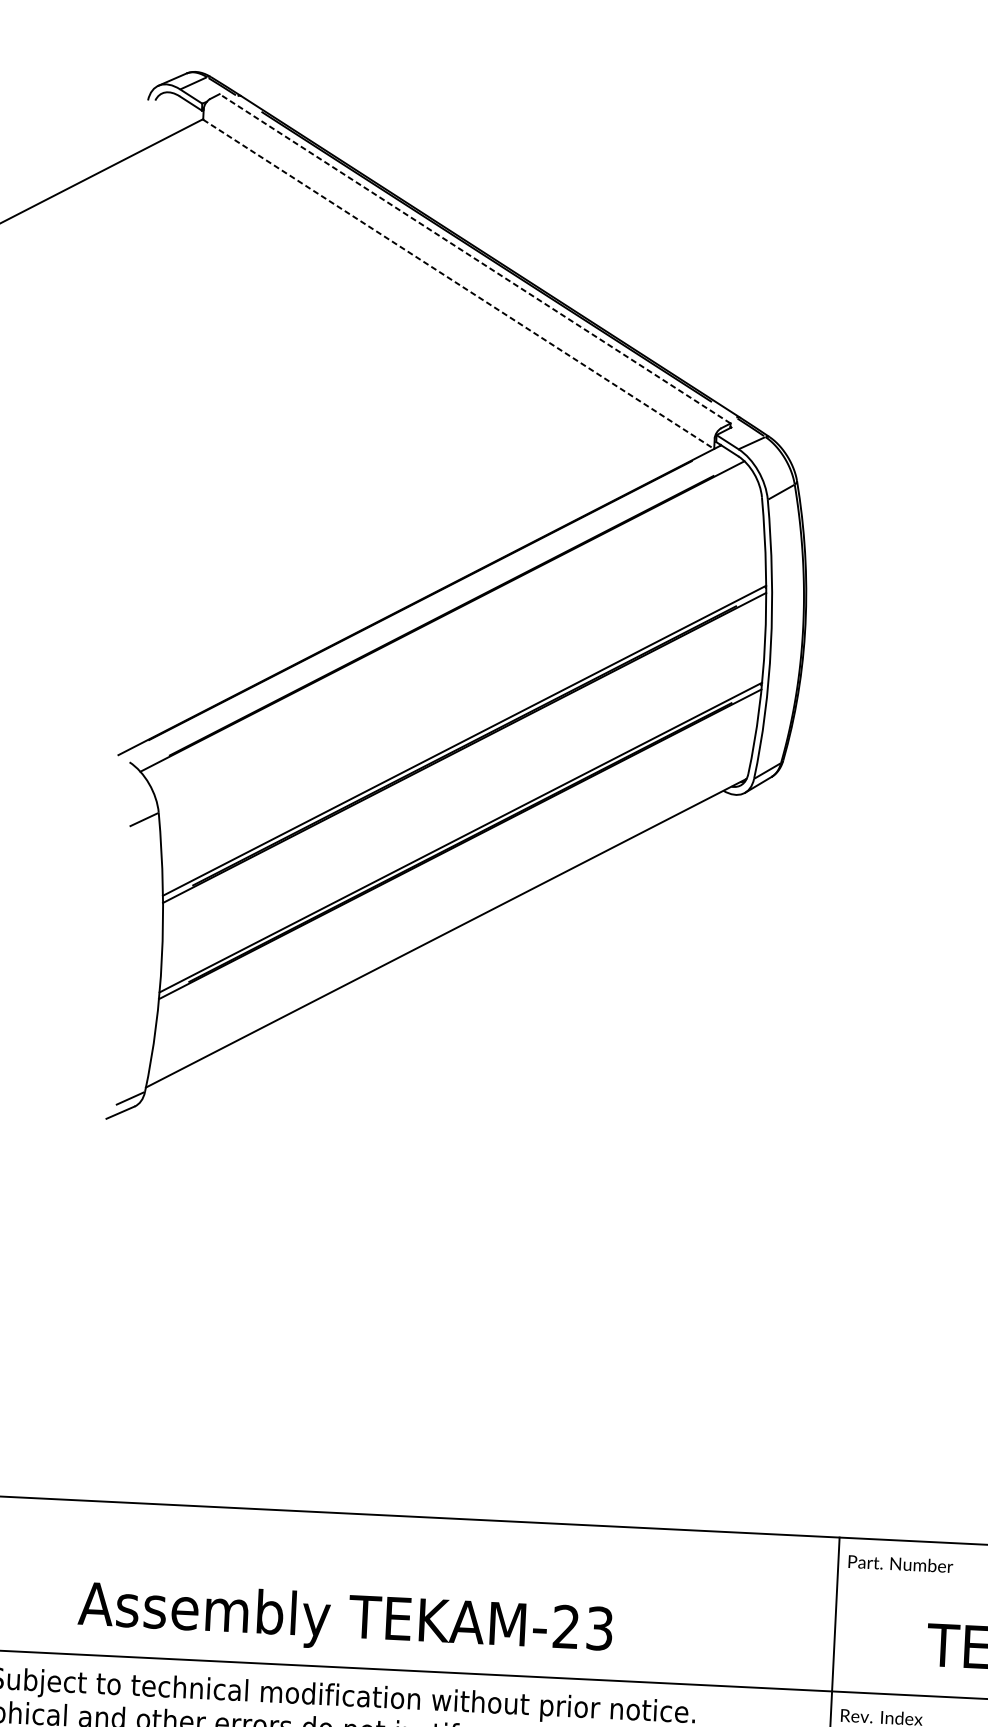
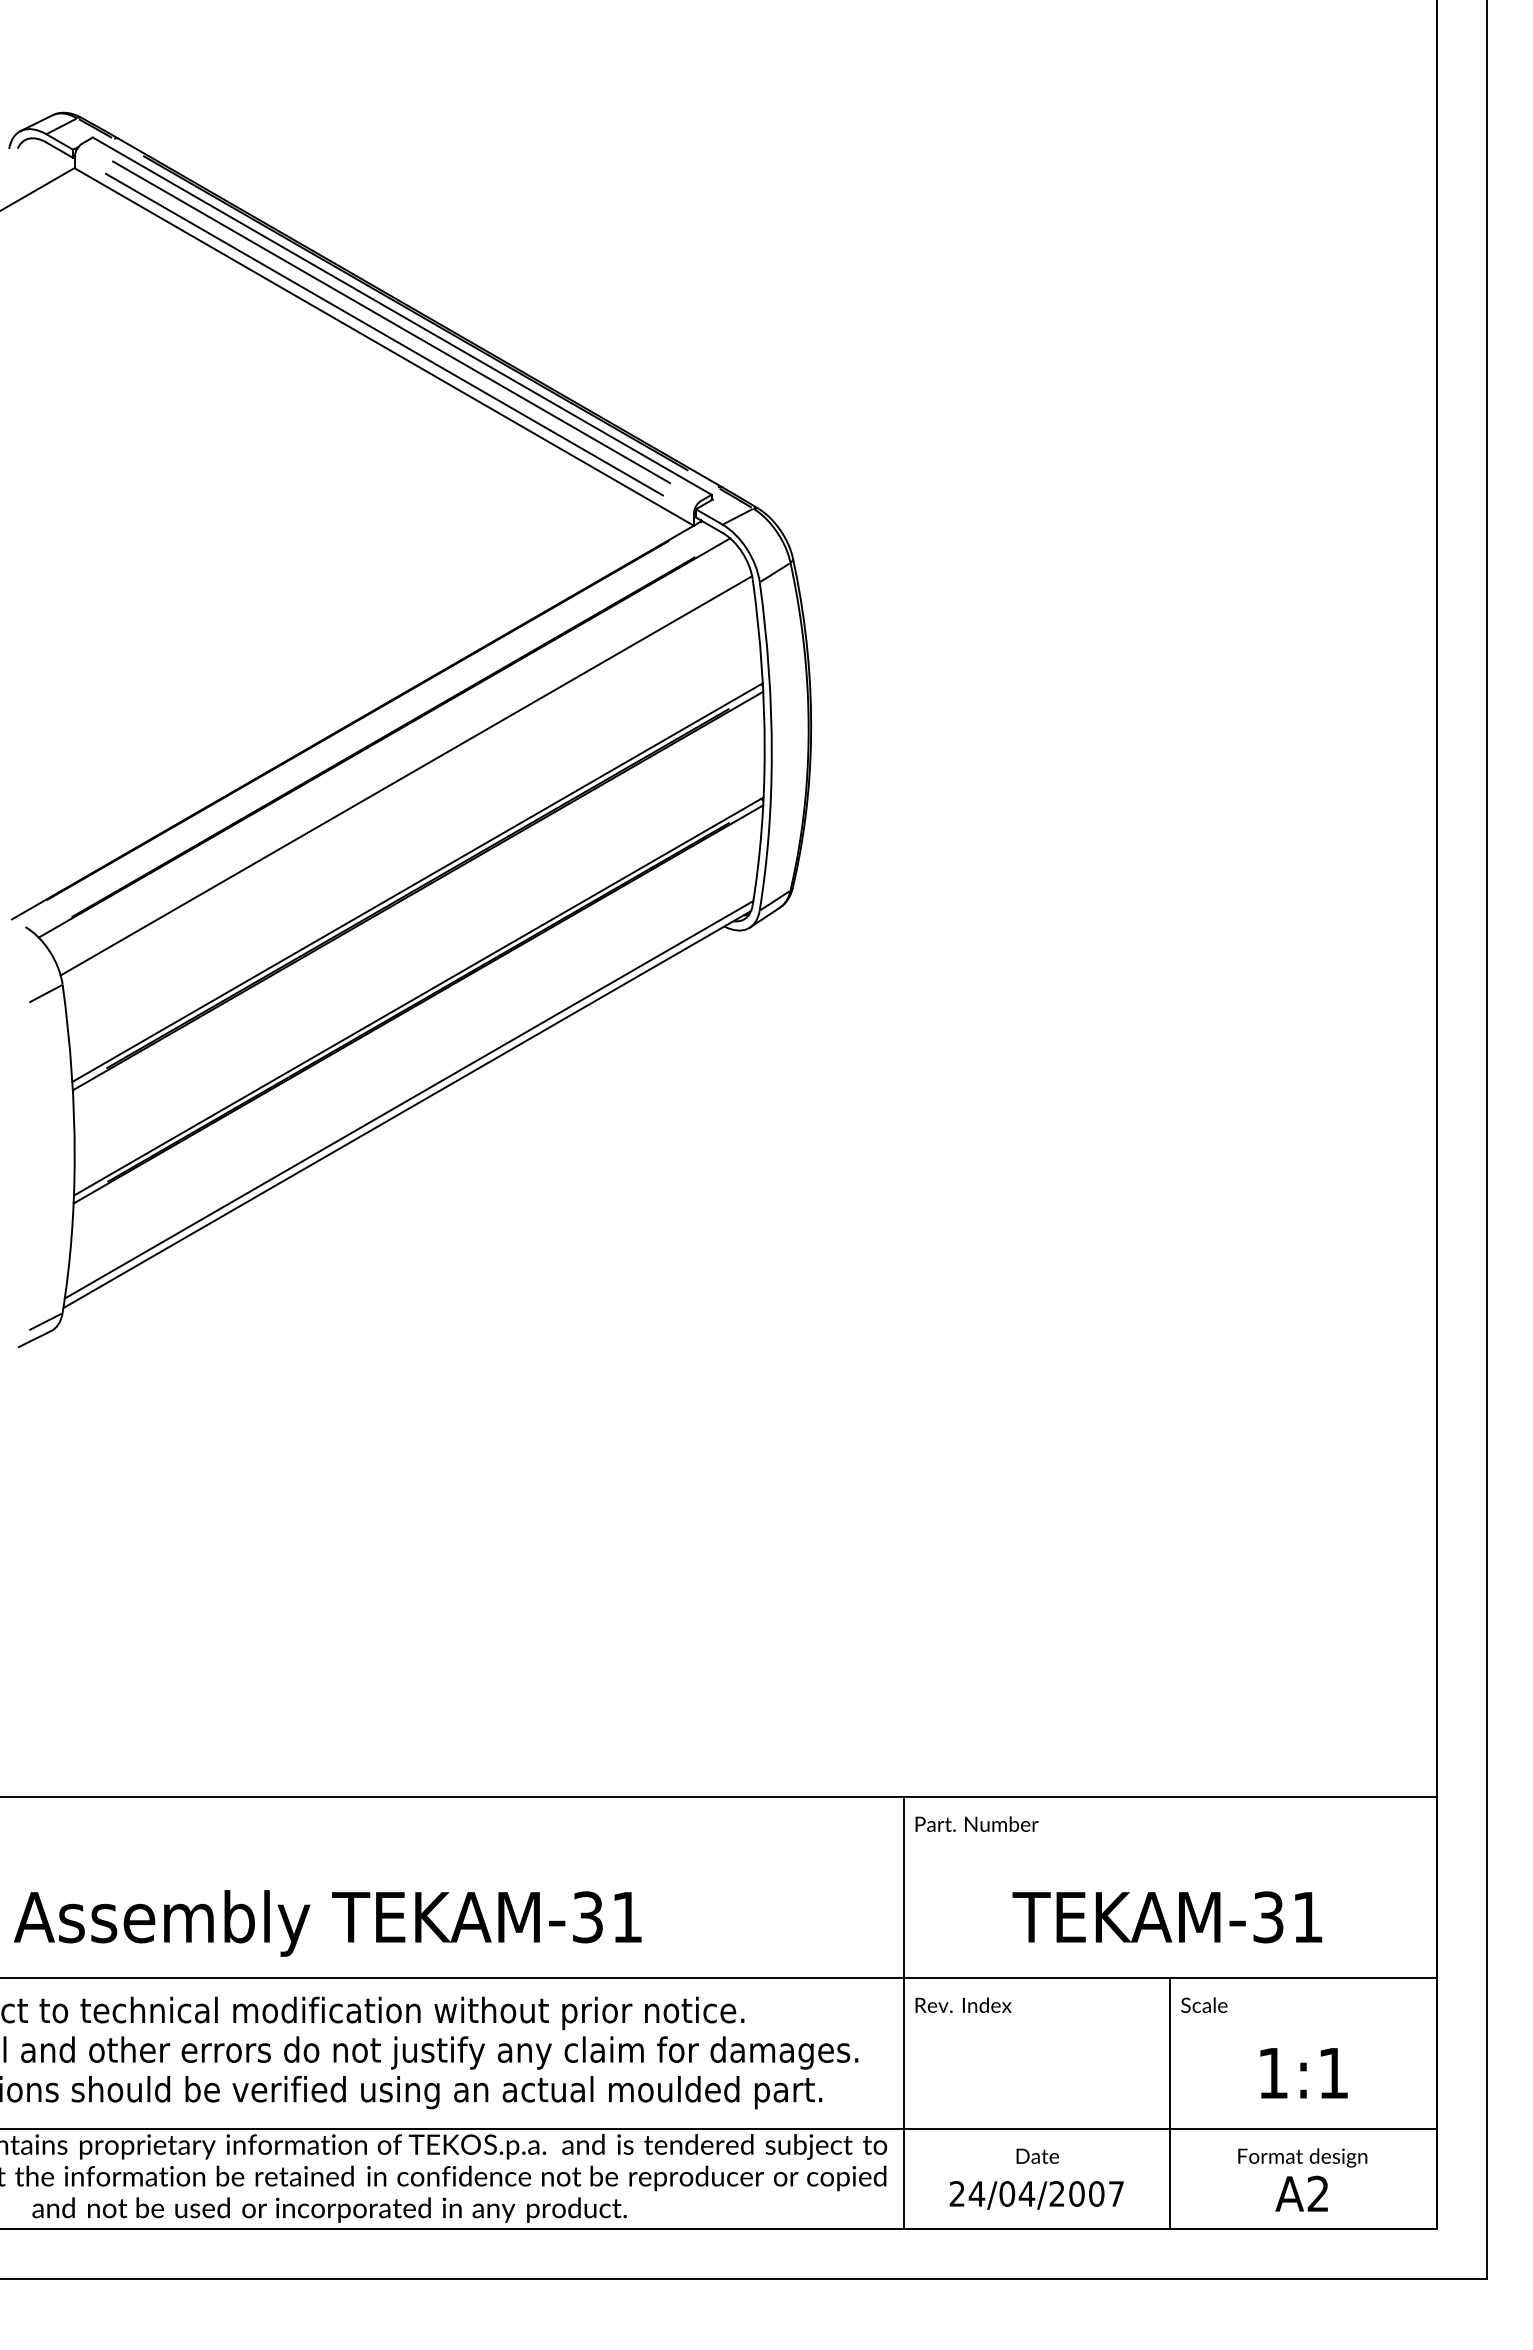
line: (474, 258) -> (401, 315), dashed -> solid
line: (465, 263) -> (391, 322), added
line: (459, 273) -> (384, 334), added
line: (458, 284) -> (384, 347), dashed -> solid
line: (459, 649) -> (406, 775), added
line: (447, 924) -> (408, 1099), added
text: (582, 1627) -> (607, 1917), TEKAM-23 -> TEKAM-31

